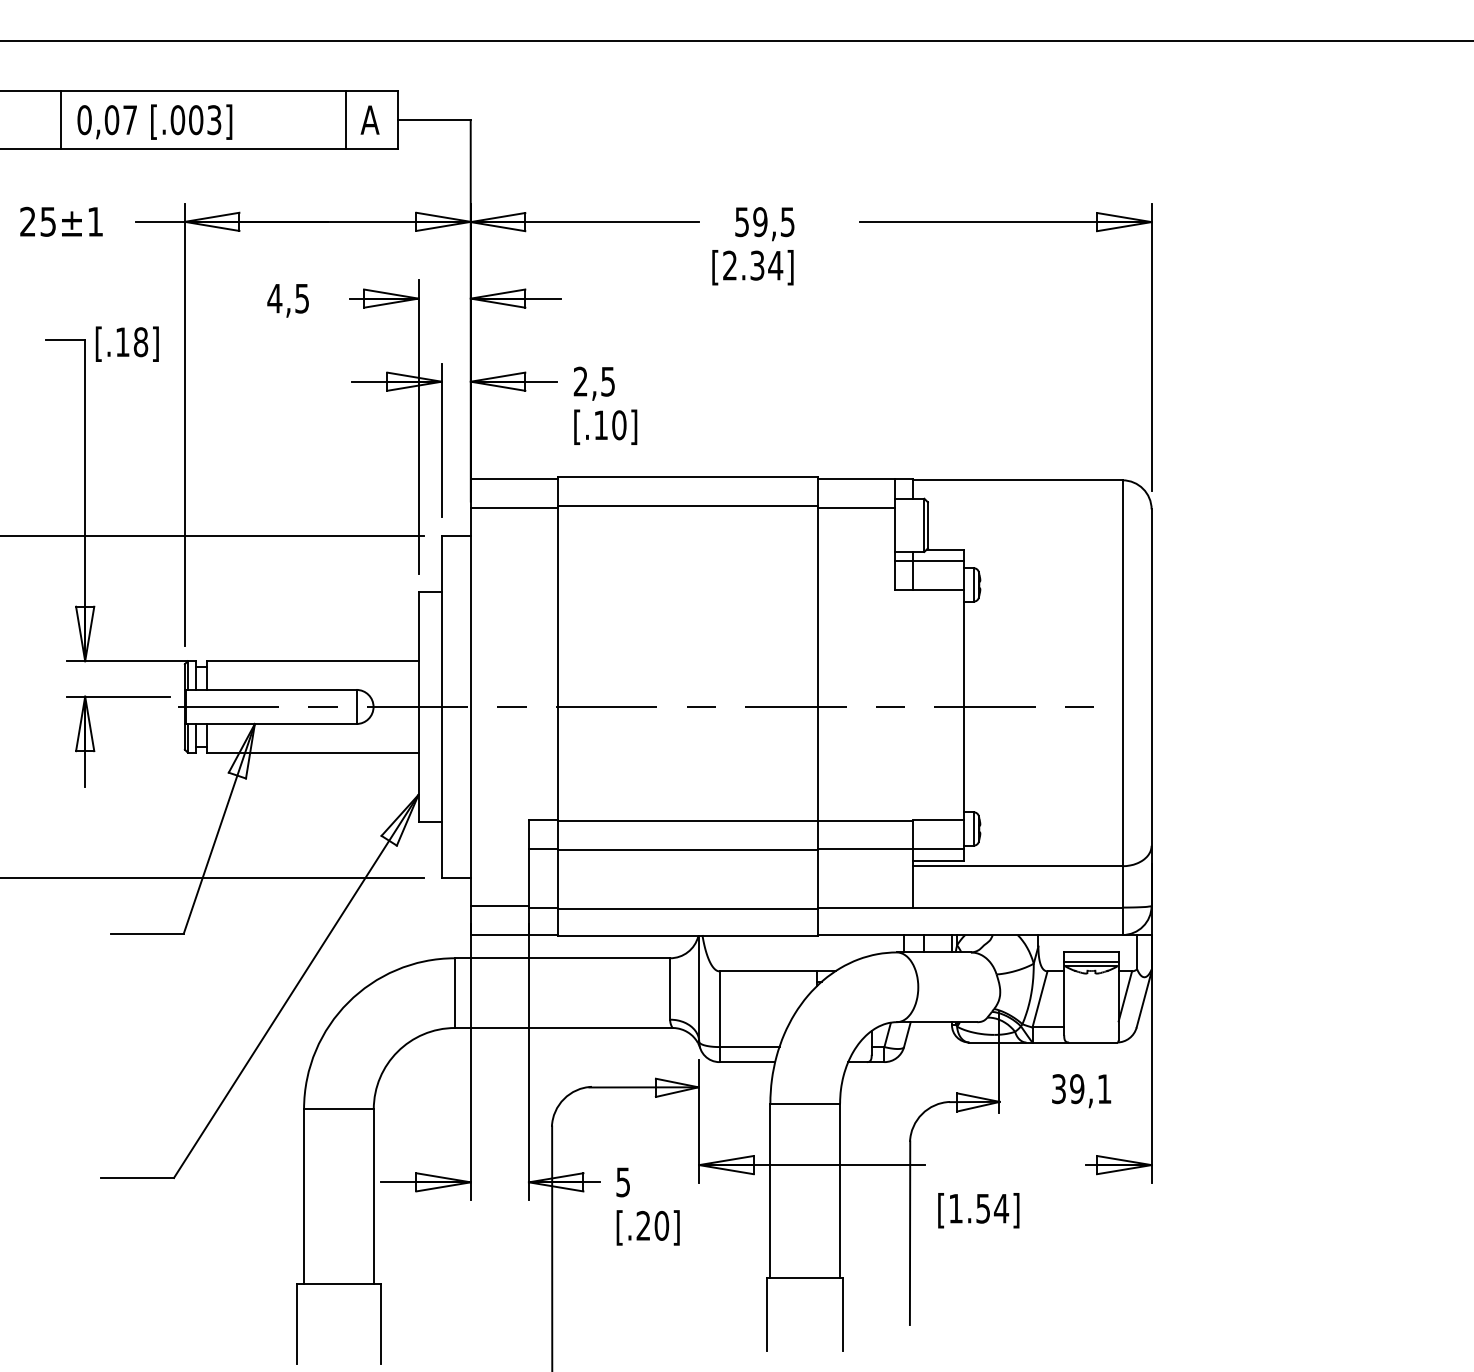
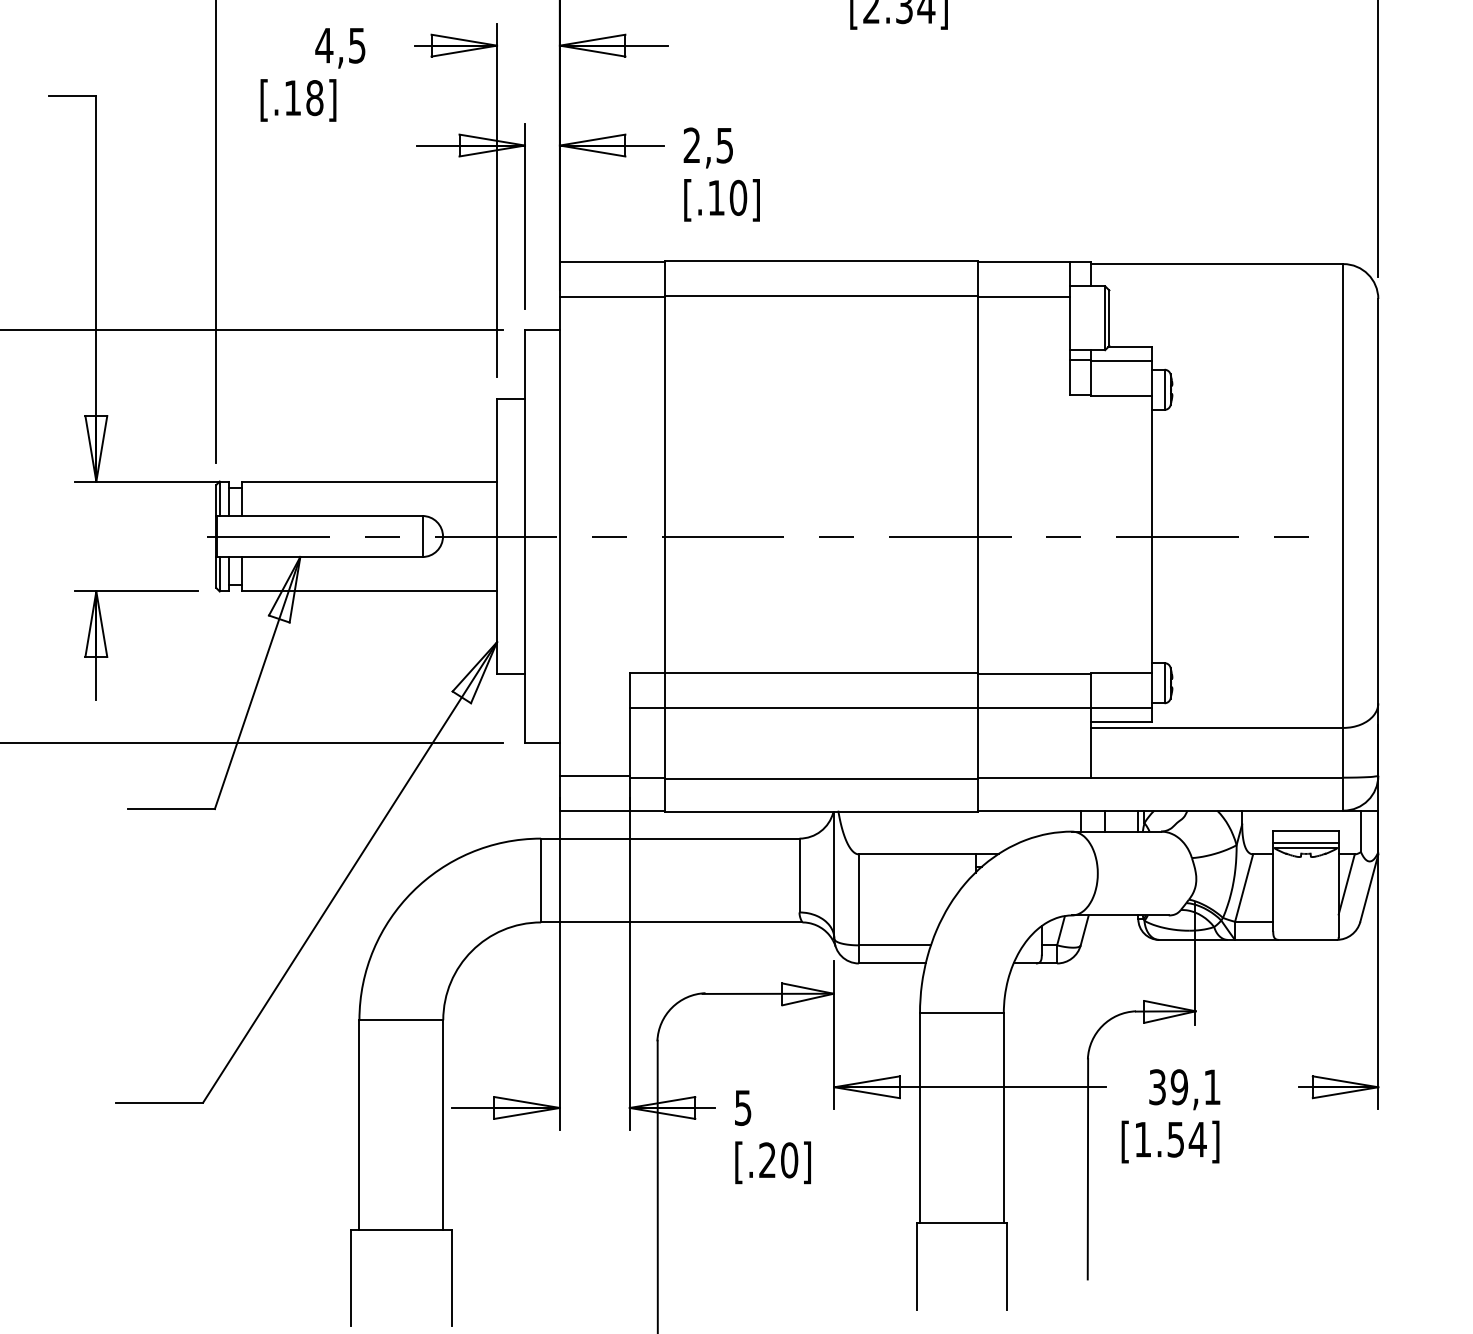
text: (126, 343) -> (297, 99), moved
part: (94, 744) -> (107, 648), moved
text: (1081, 1091) -> (1184, 1090), moved

